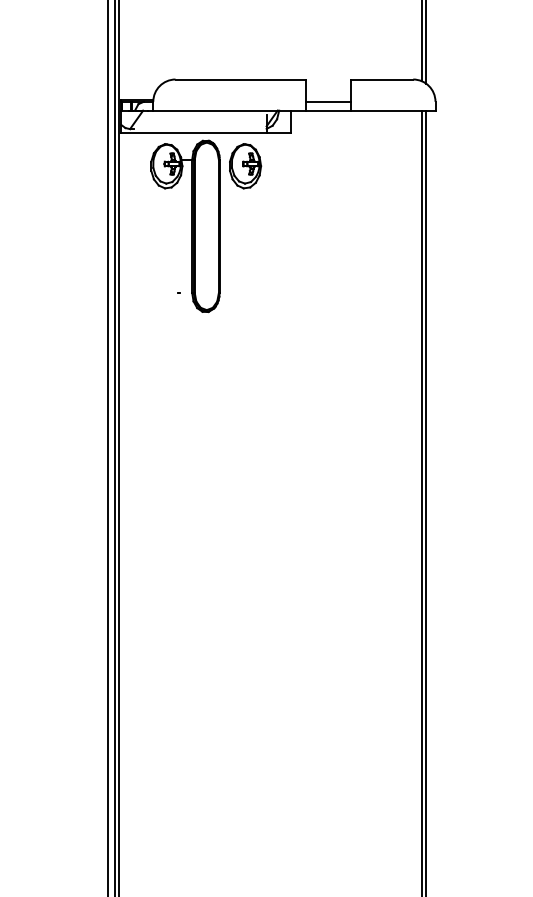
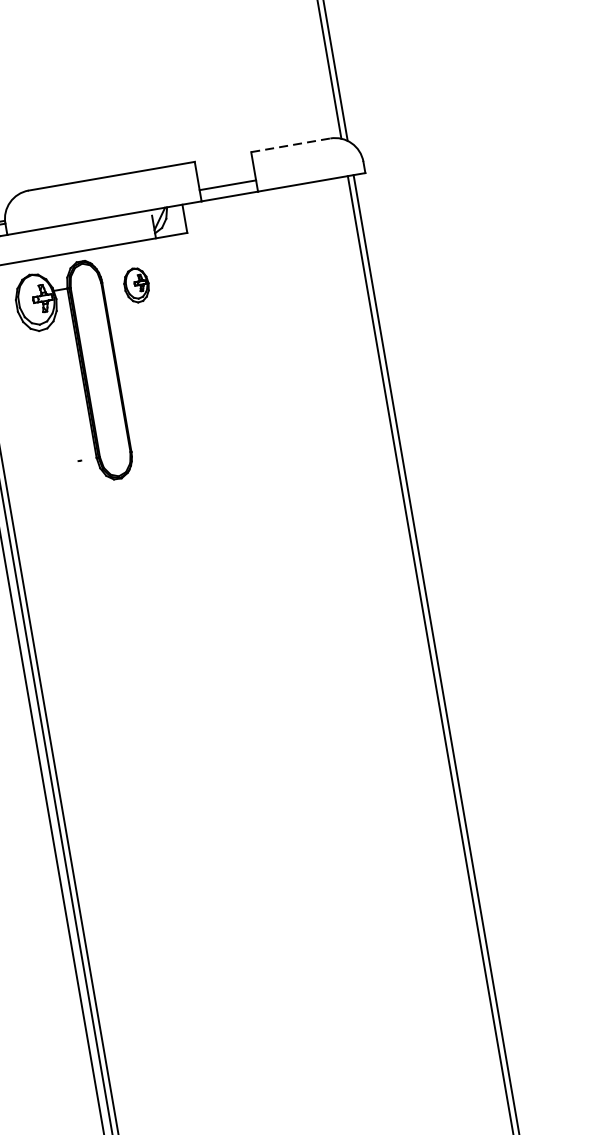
line: (382, 79) -> (291, 145), solid -> dashed
part: (245, 166) -> (136, 285), size x0.6

